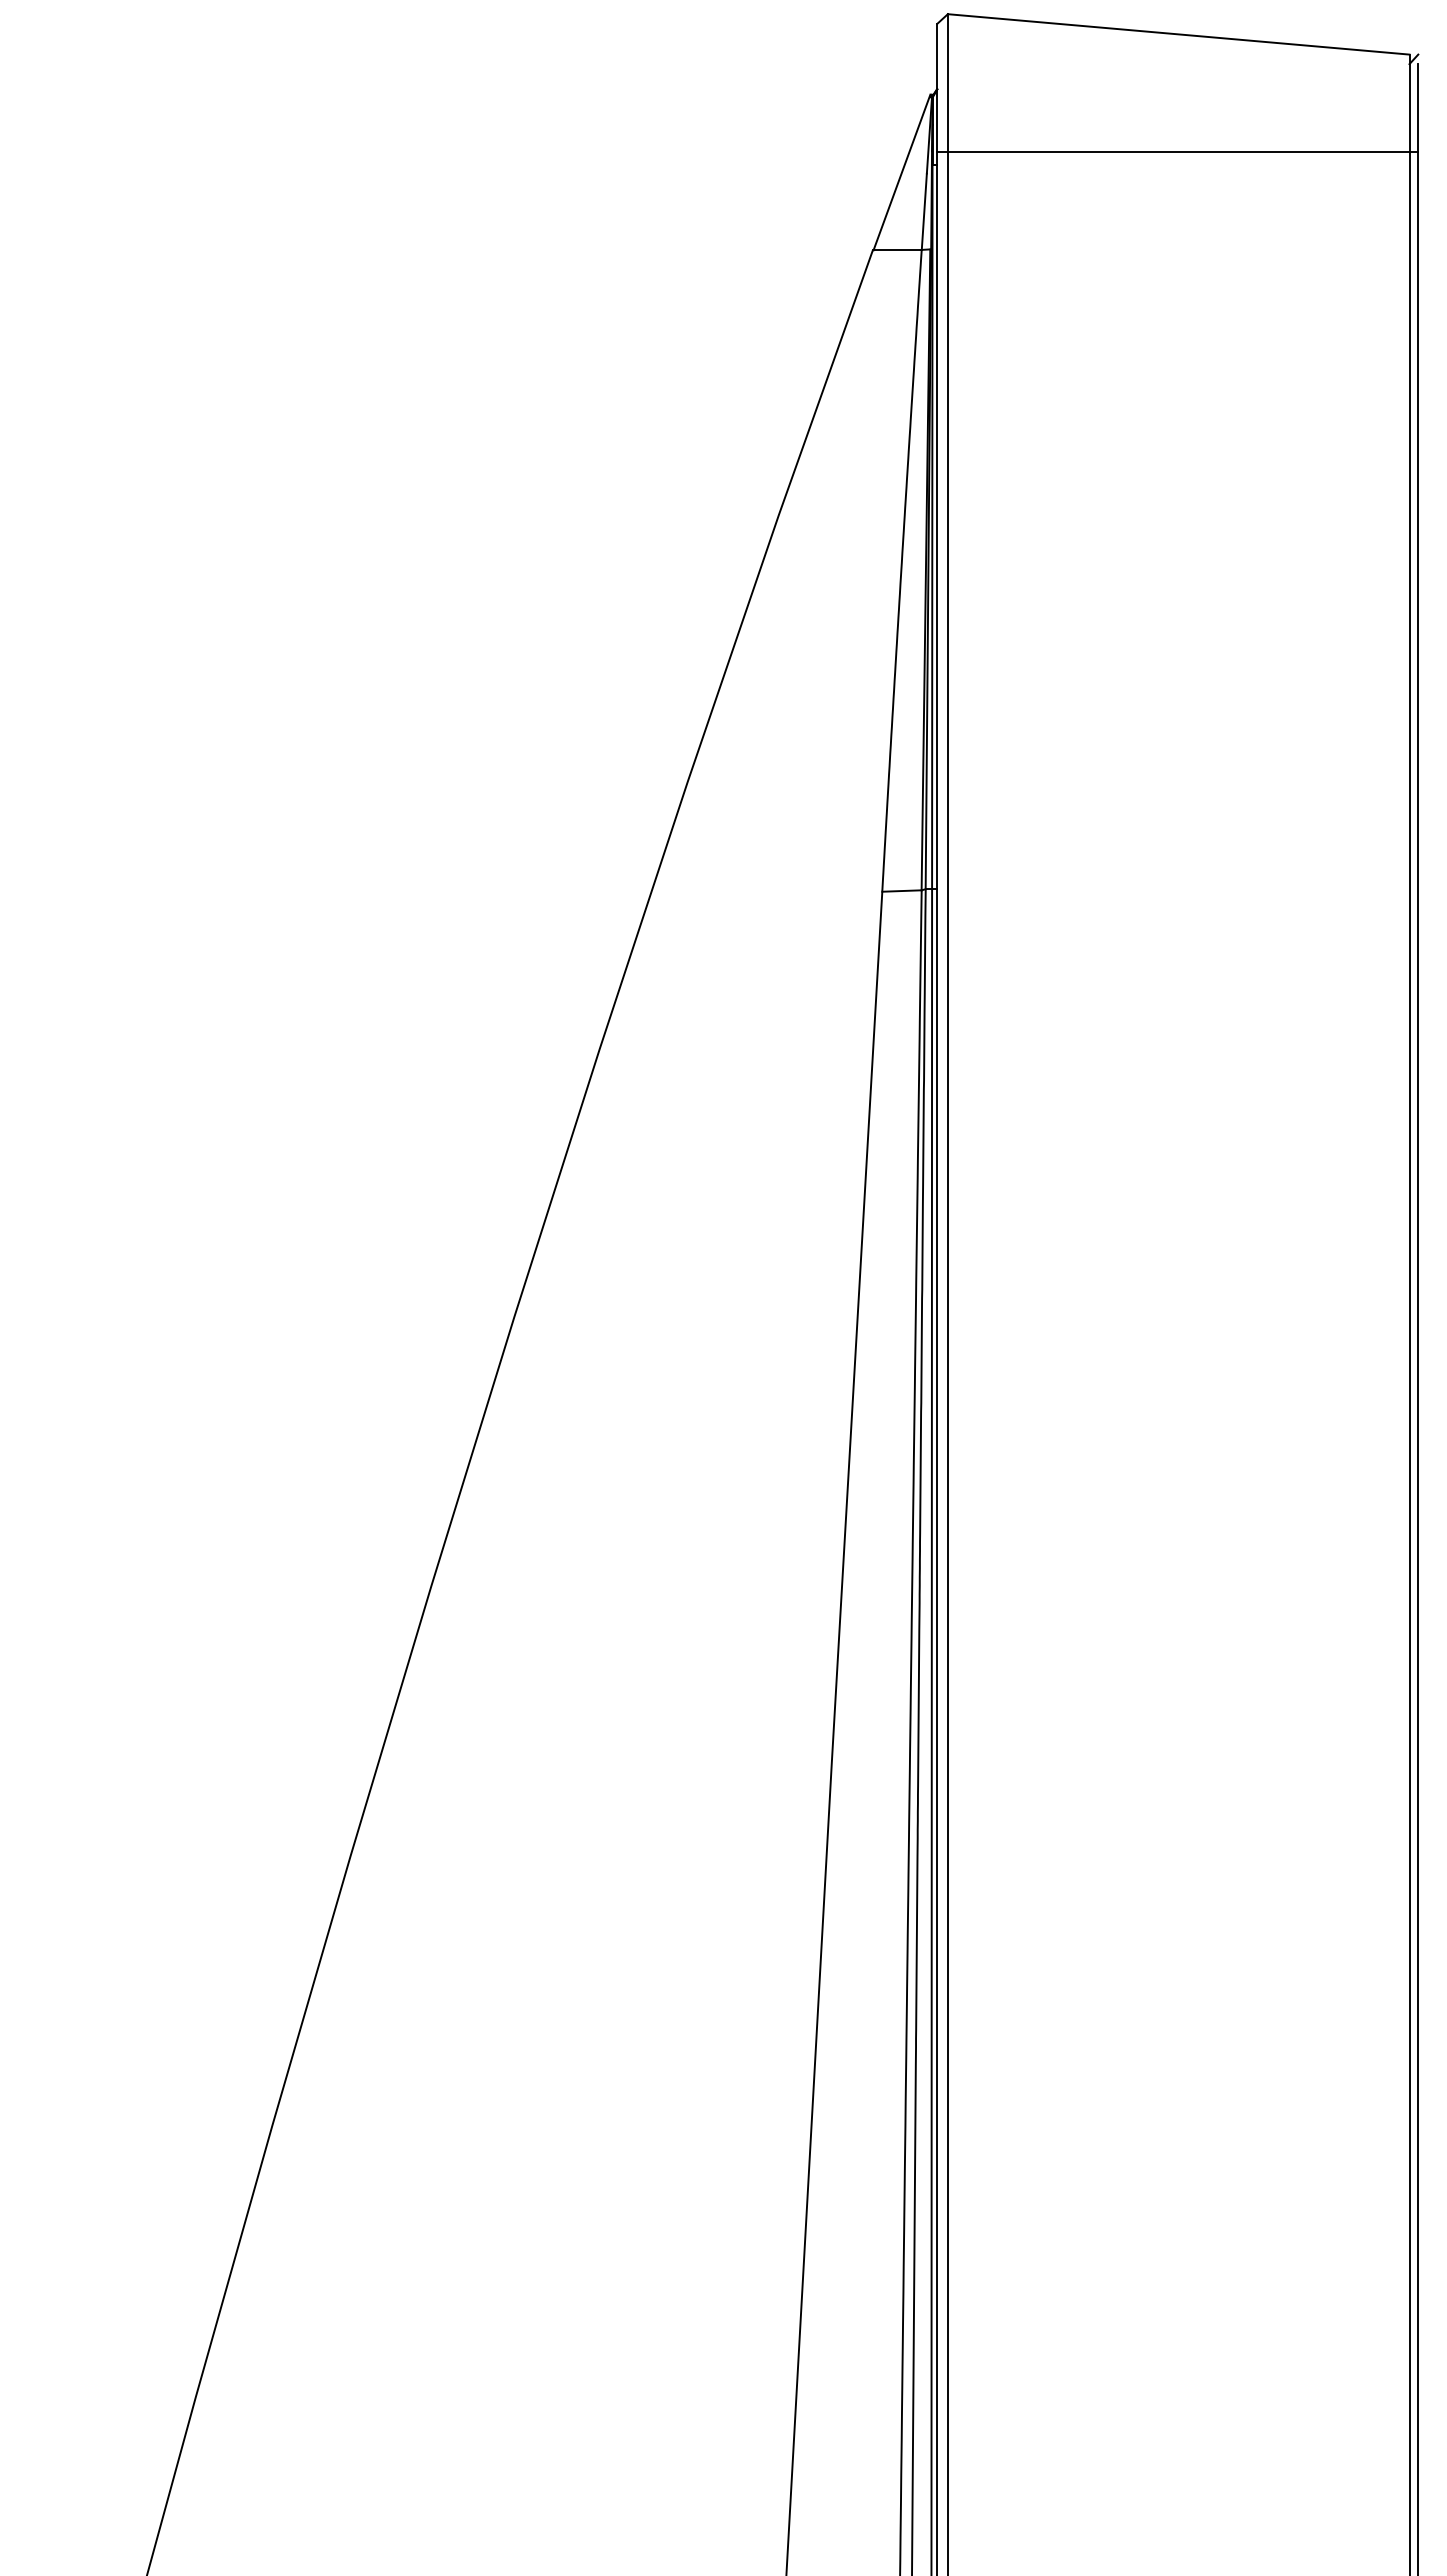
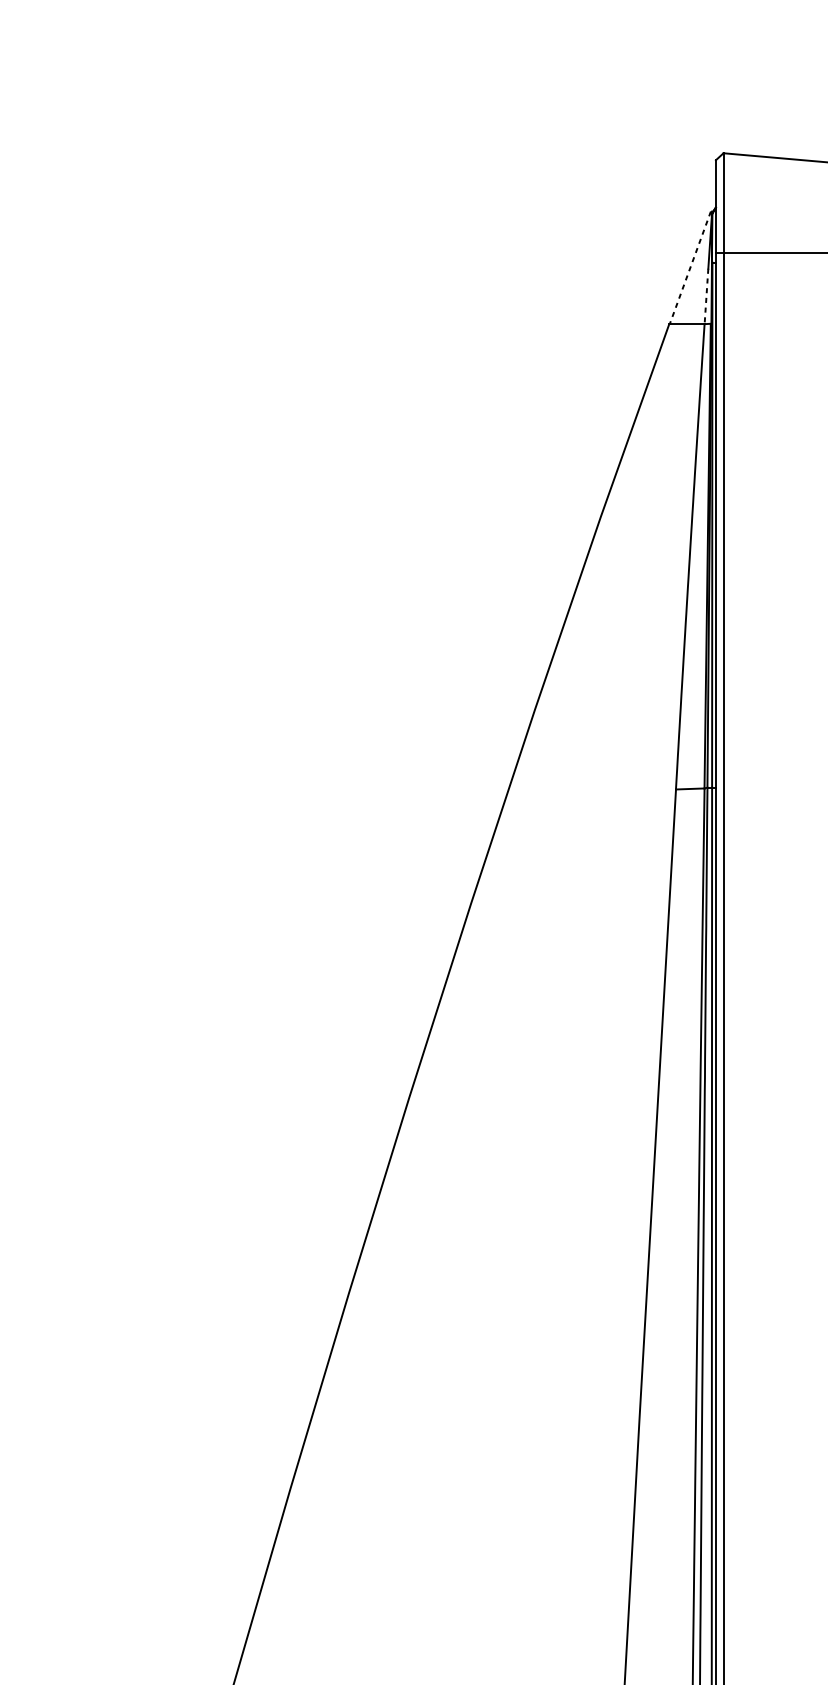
line: (901, 172) -> (689, 268), solid -> dashed
line: (924, 212) -> (706, 297), solid -> dashed

